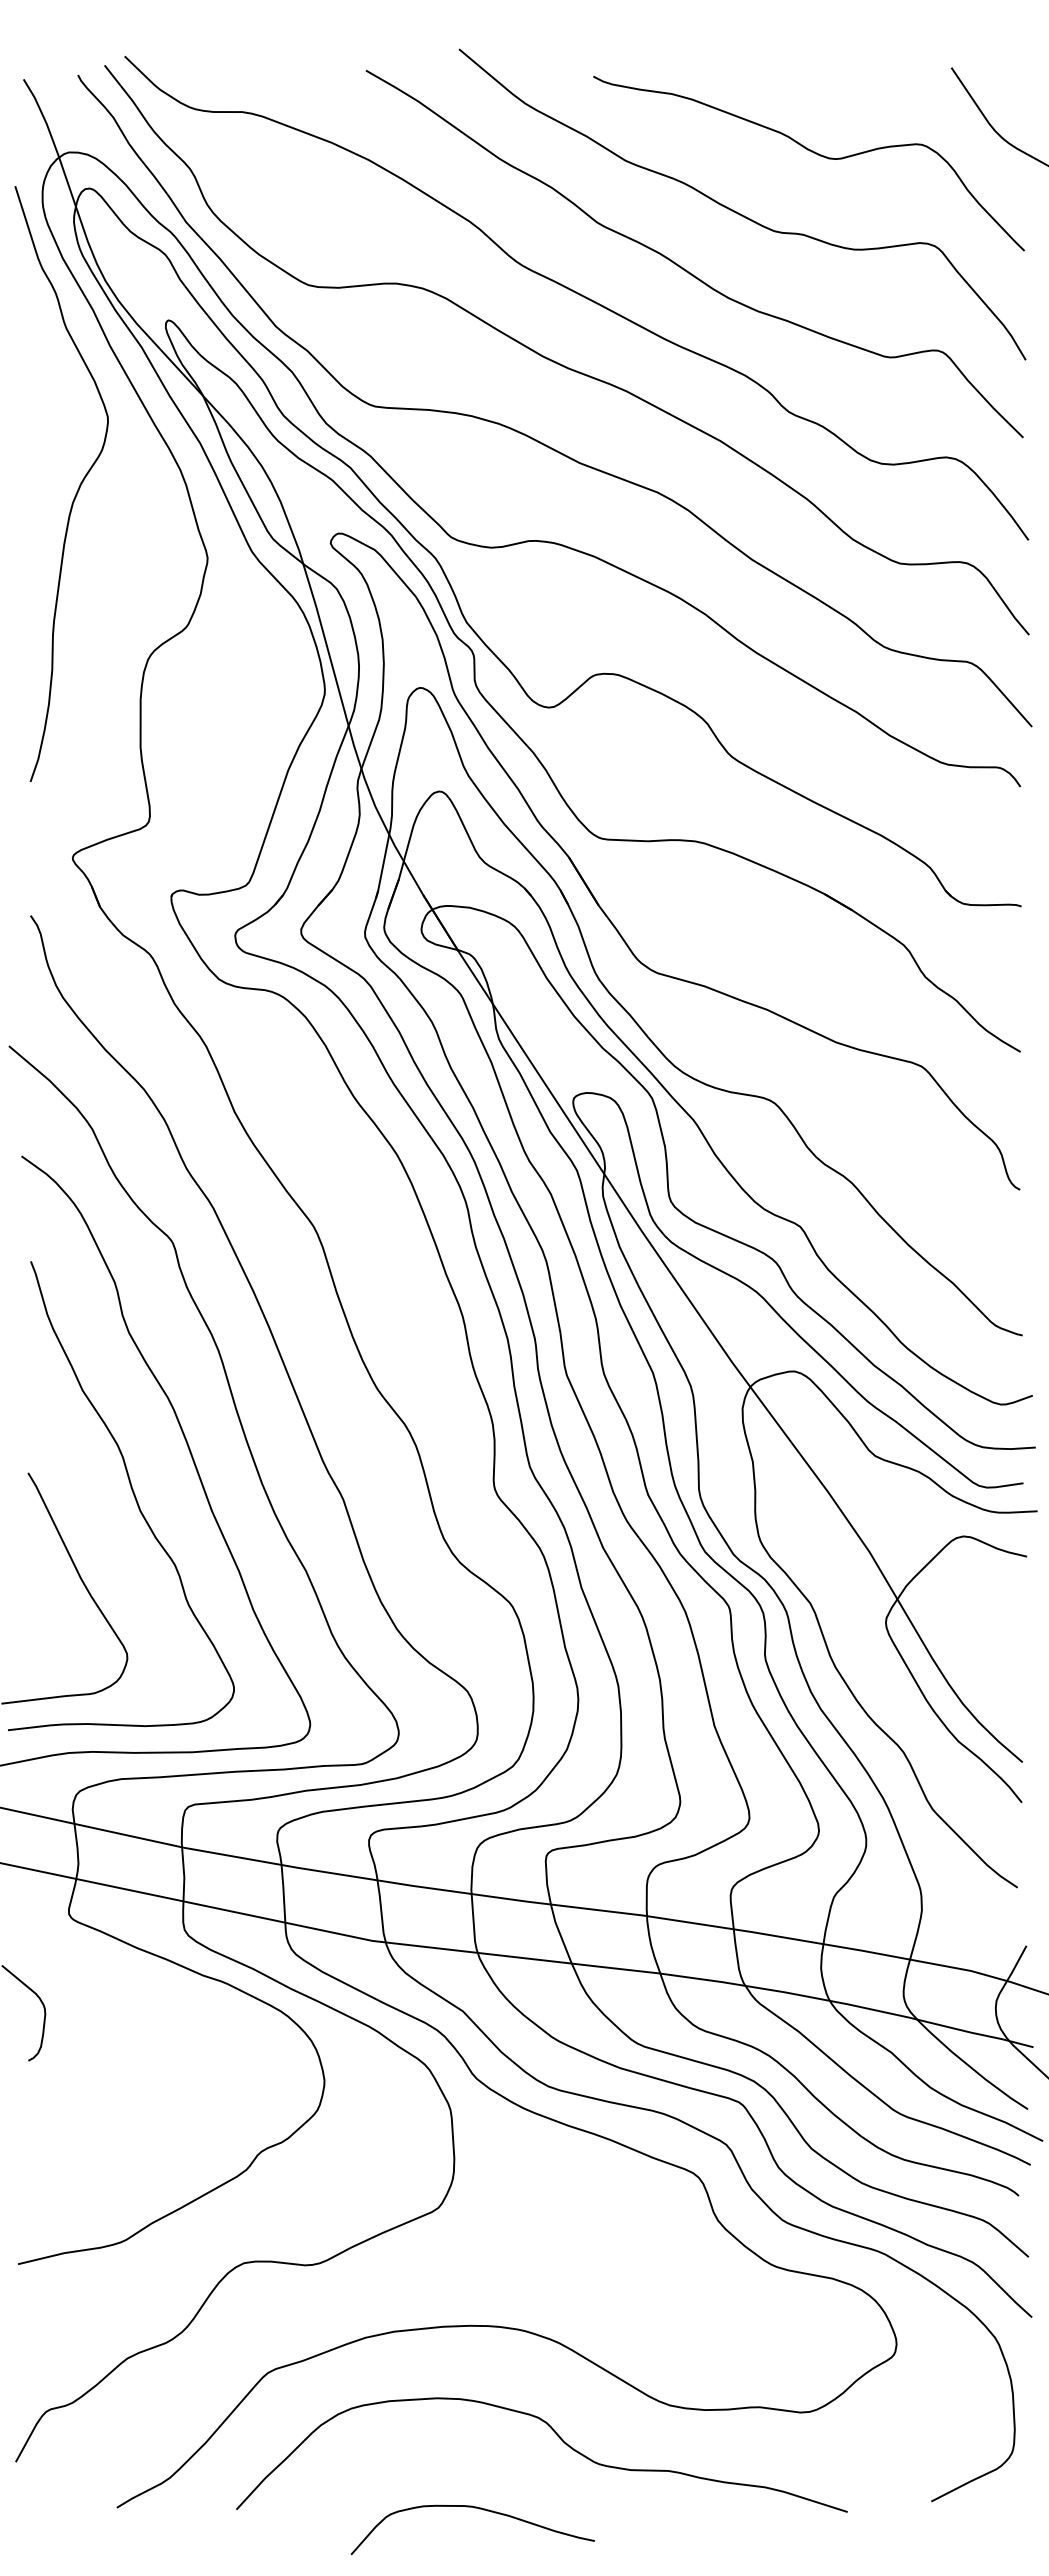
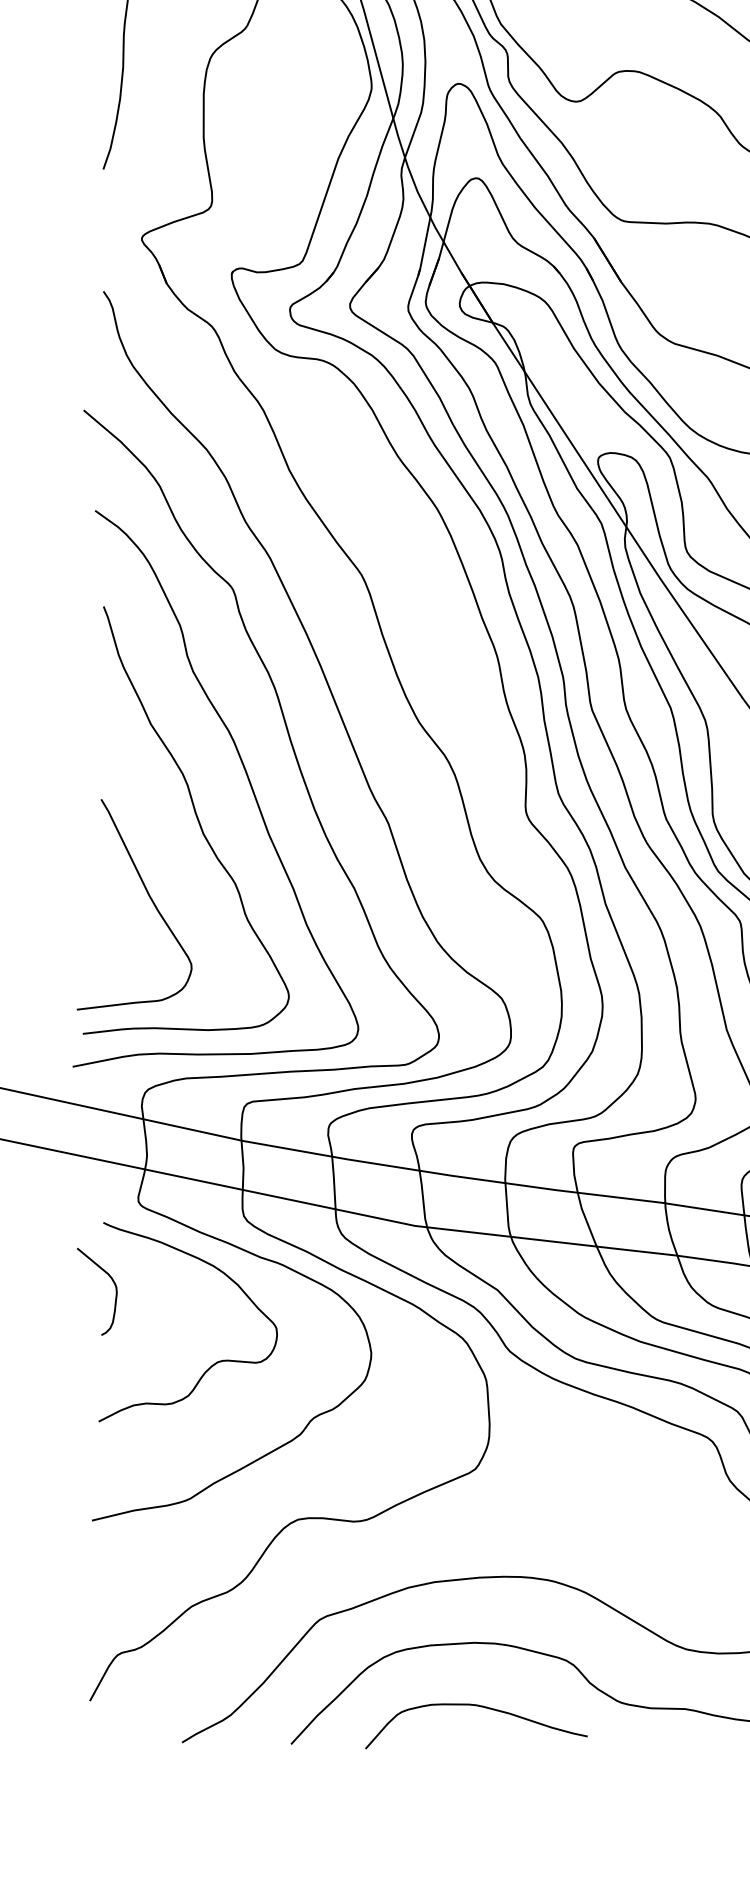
curve: (152, 2091) -> (214, 1363), added
curve: (474, 2508) -> (477, 1706), moved

